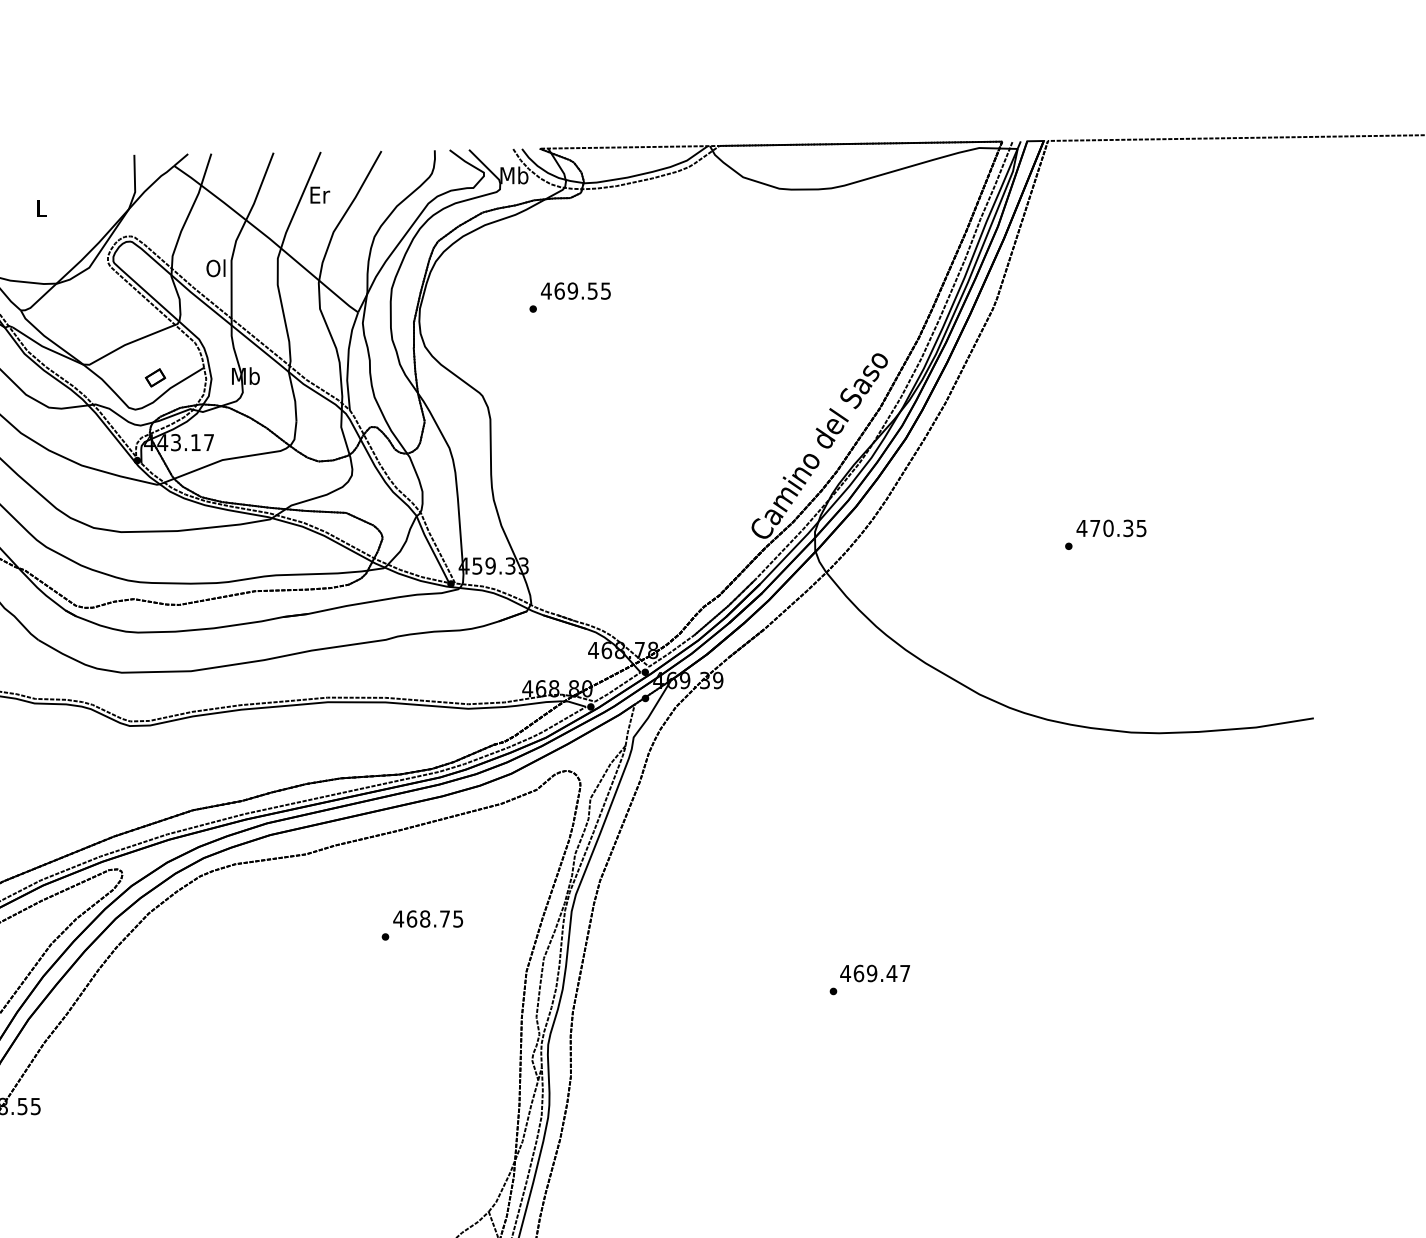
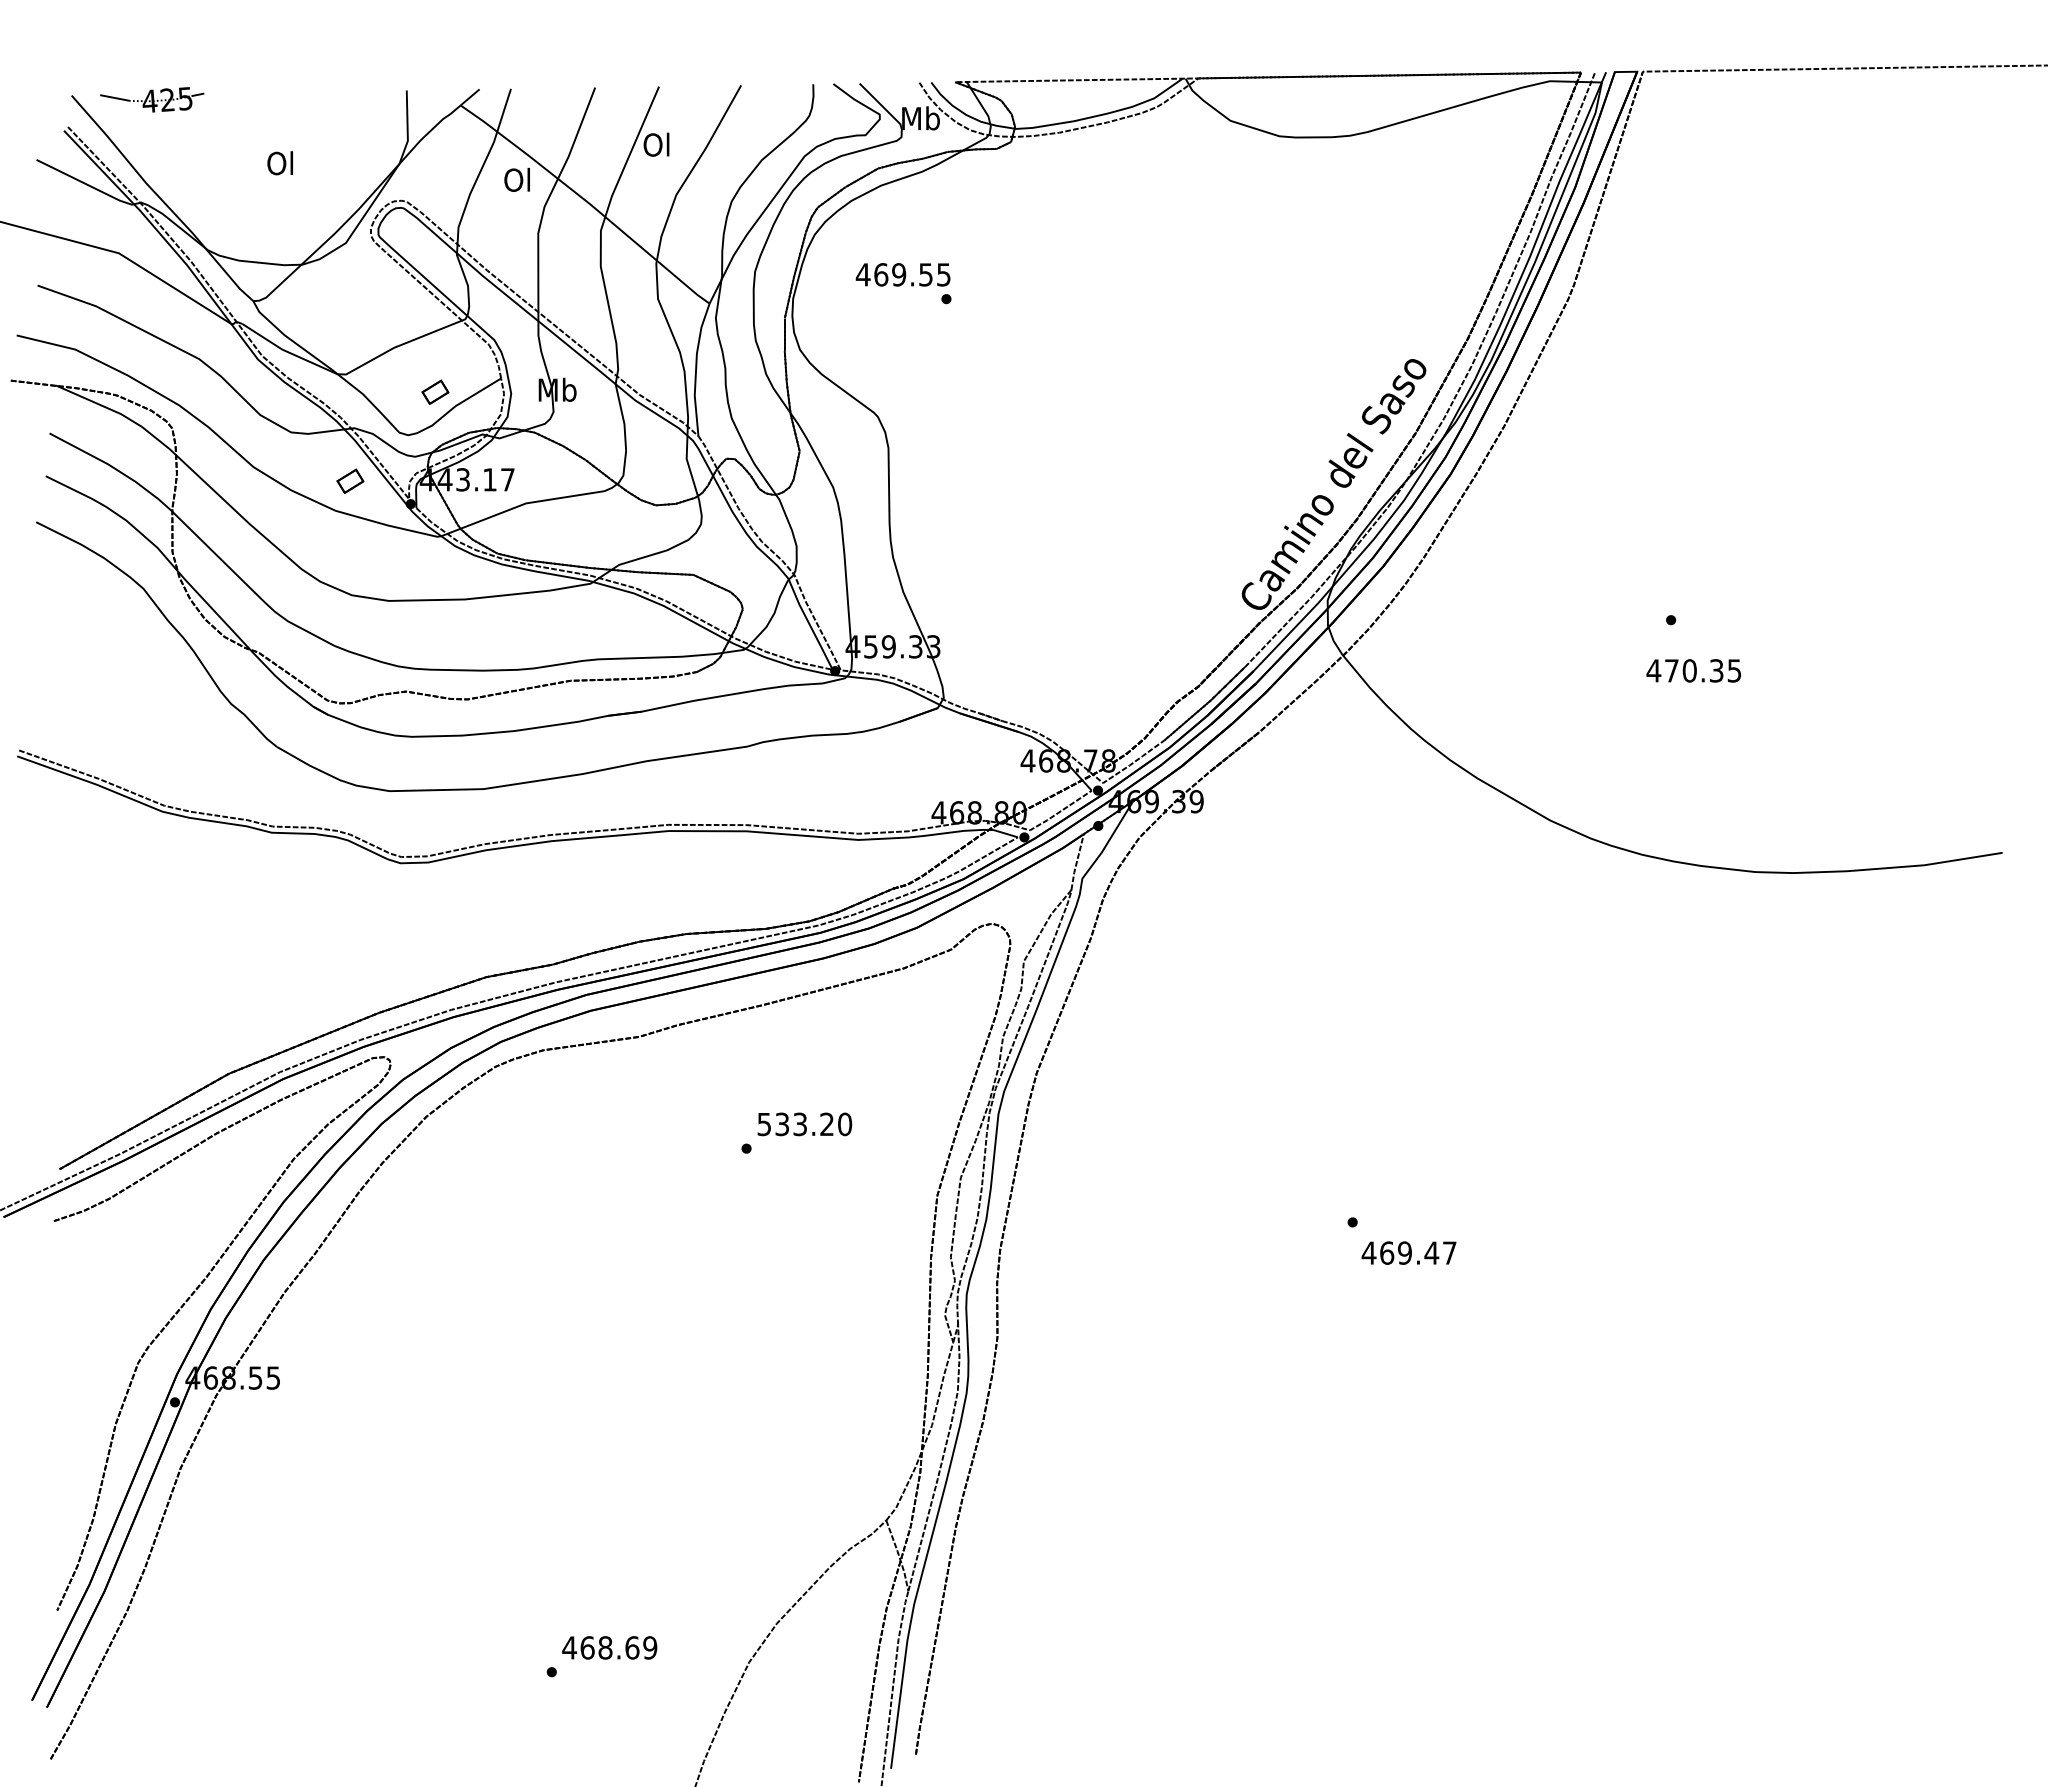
text: (319, 194) -> (657, 144), Er -> Ol
text: (41, 208) -> (280, 163), L -> Ol
text: (215, 267) -> (516, 179), moved
text: (575, 290) -> (902, 274), moved
part: (92, 443) -> (350, 480), added
text: (1111, 528) -> (1693, 670), moved
text: (428, 919) -> (804, 1124), 468.75 -> 533.20
text: (874, 973) -> (1408, 1252), moved

